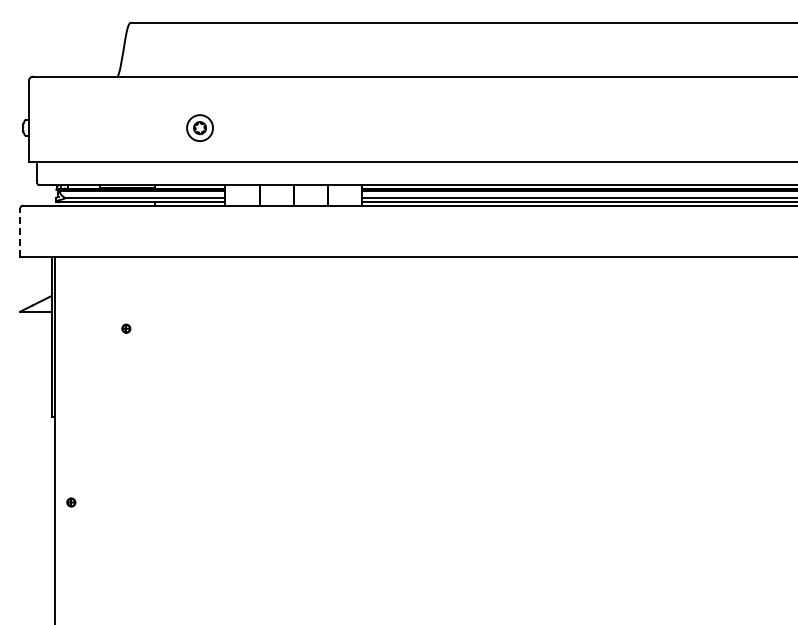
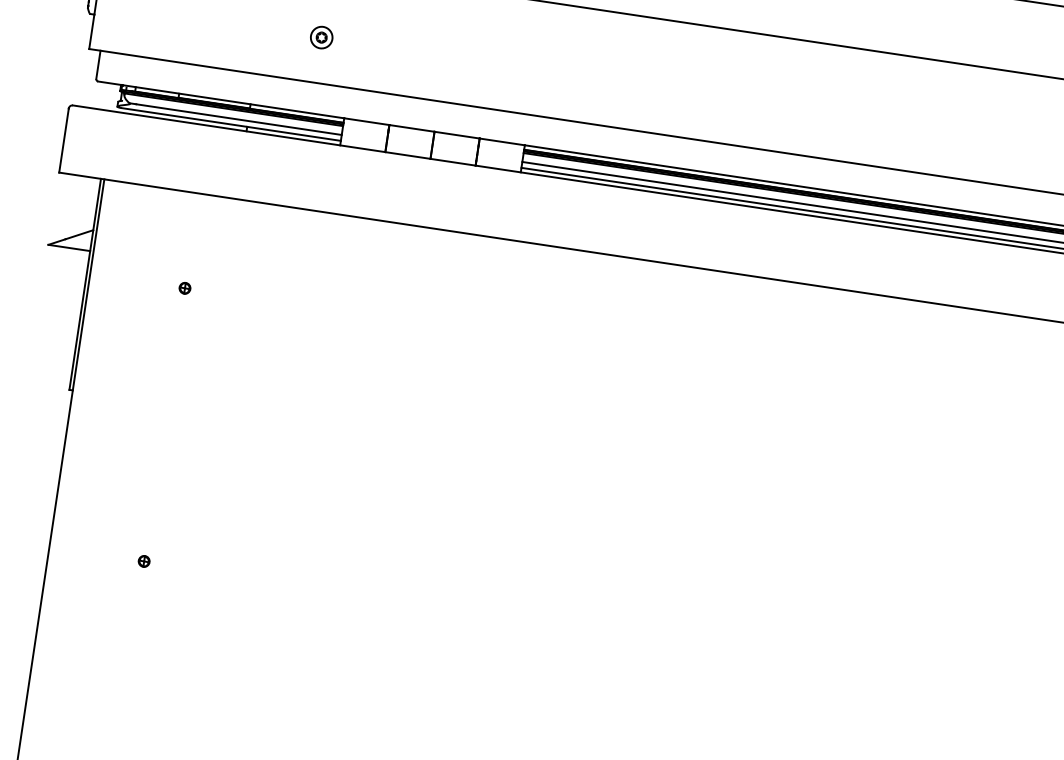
part: (199, 127) -> (321, 37), size x0.62
line: (20, 232) -> (64, 140), dashed -> solid
part: (71, 502) -> (144, 561), moved

